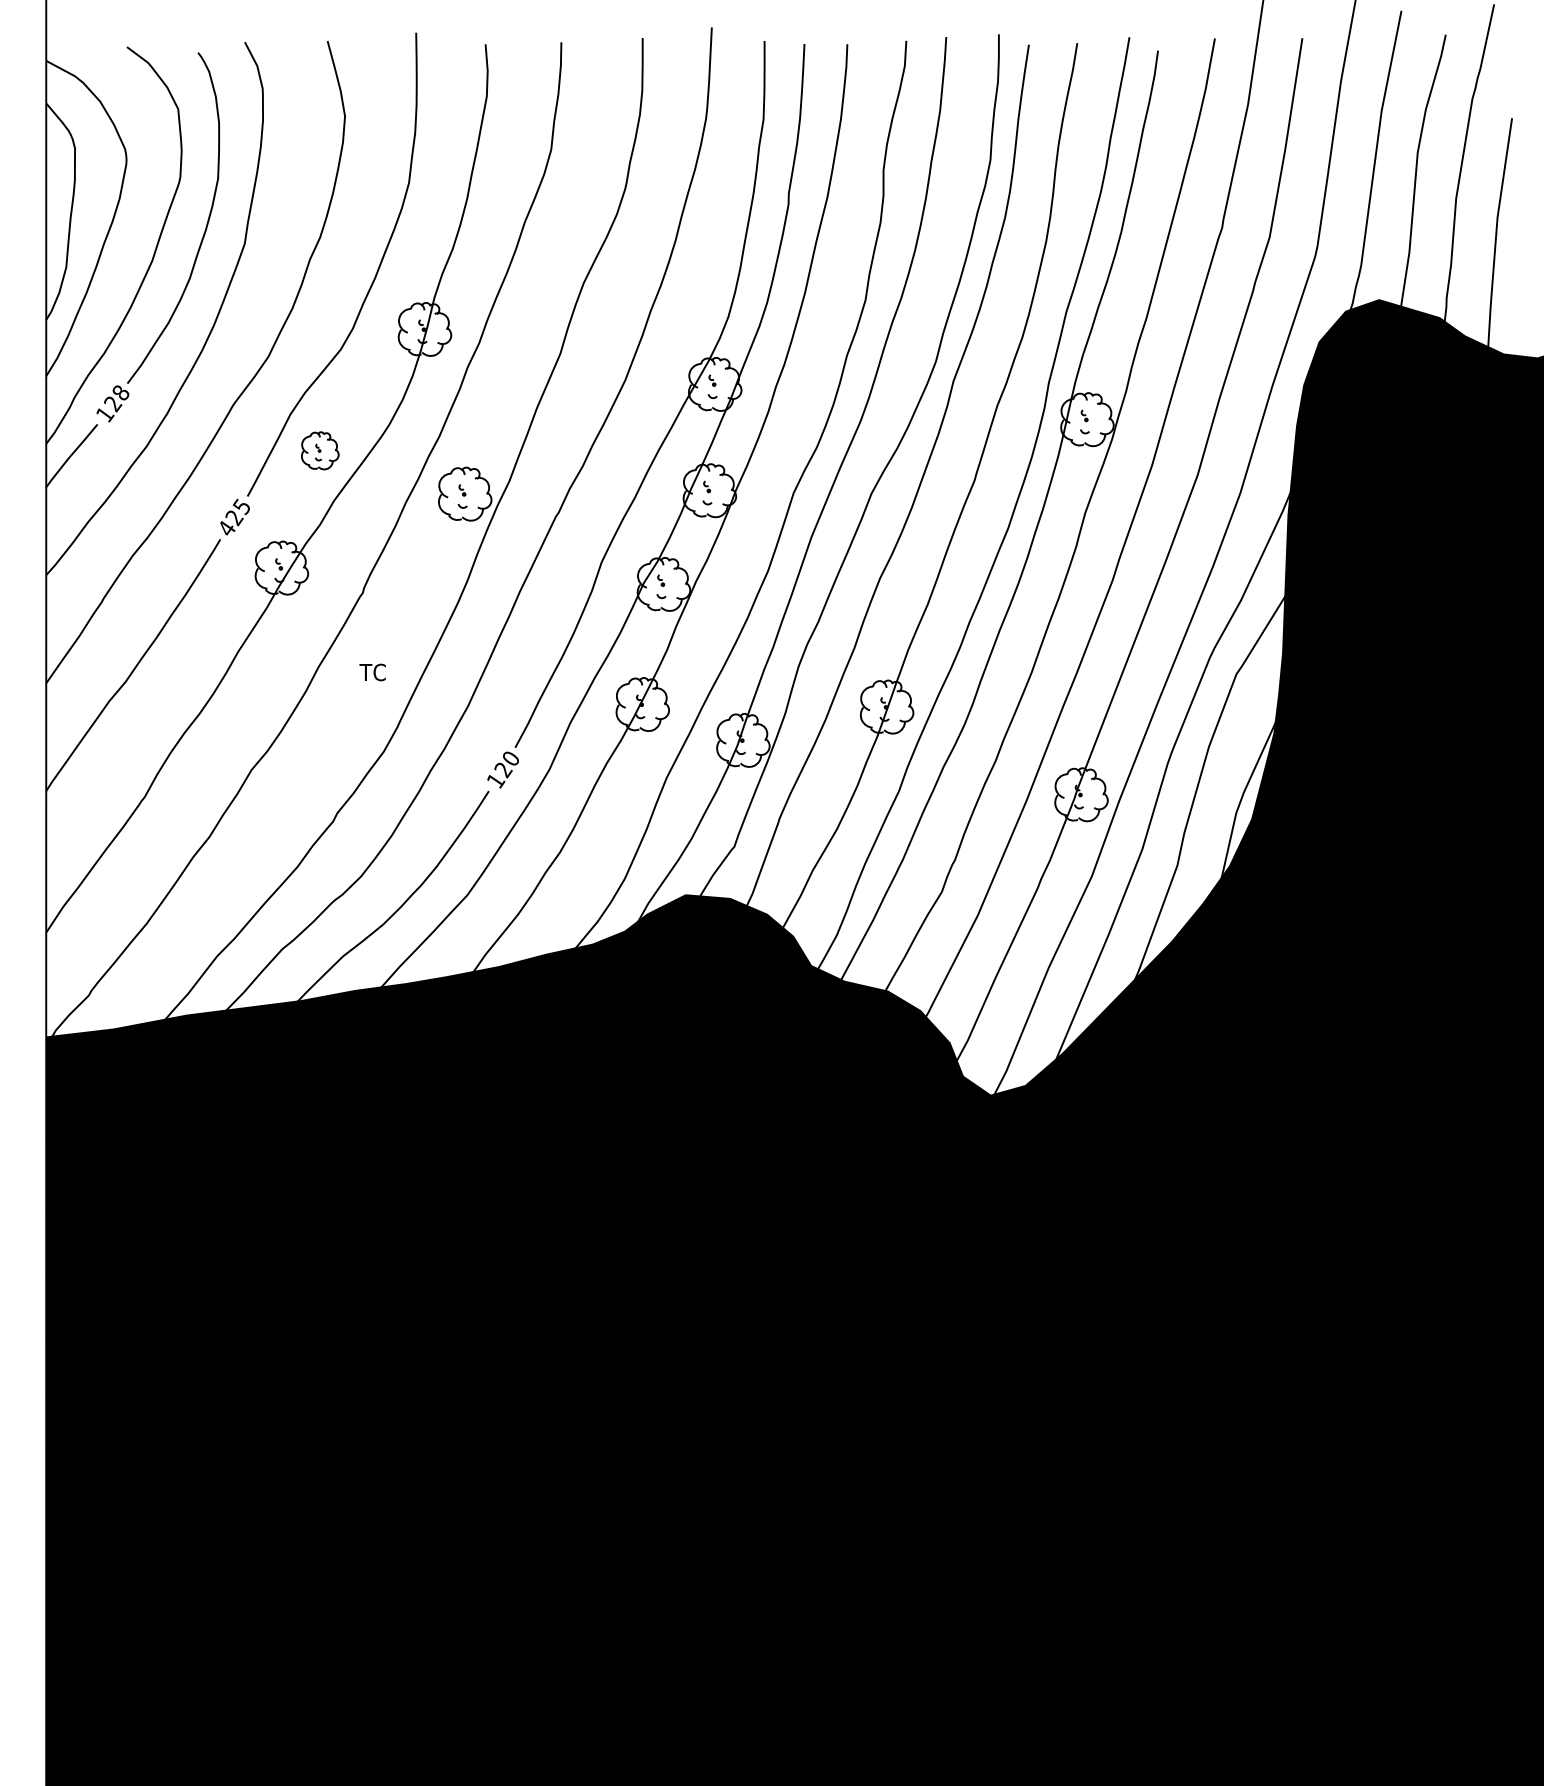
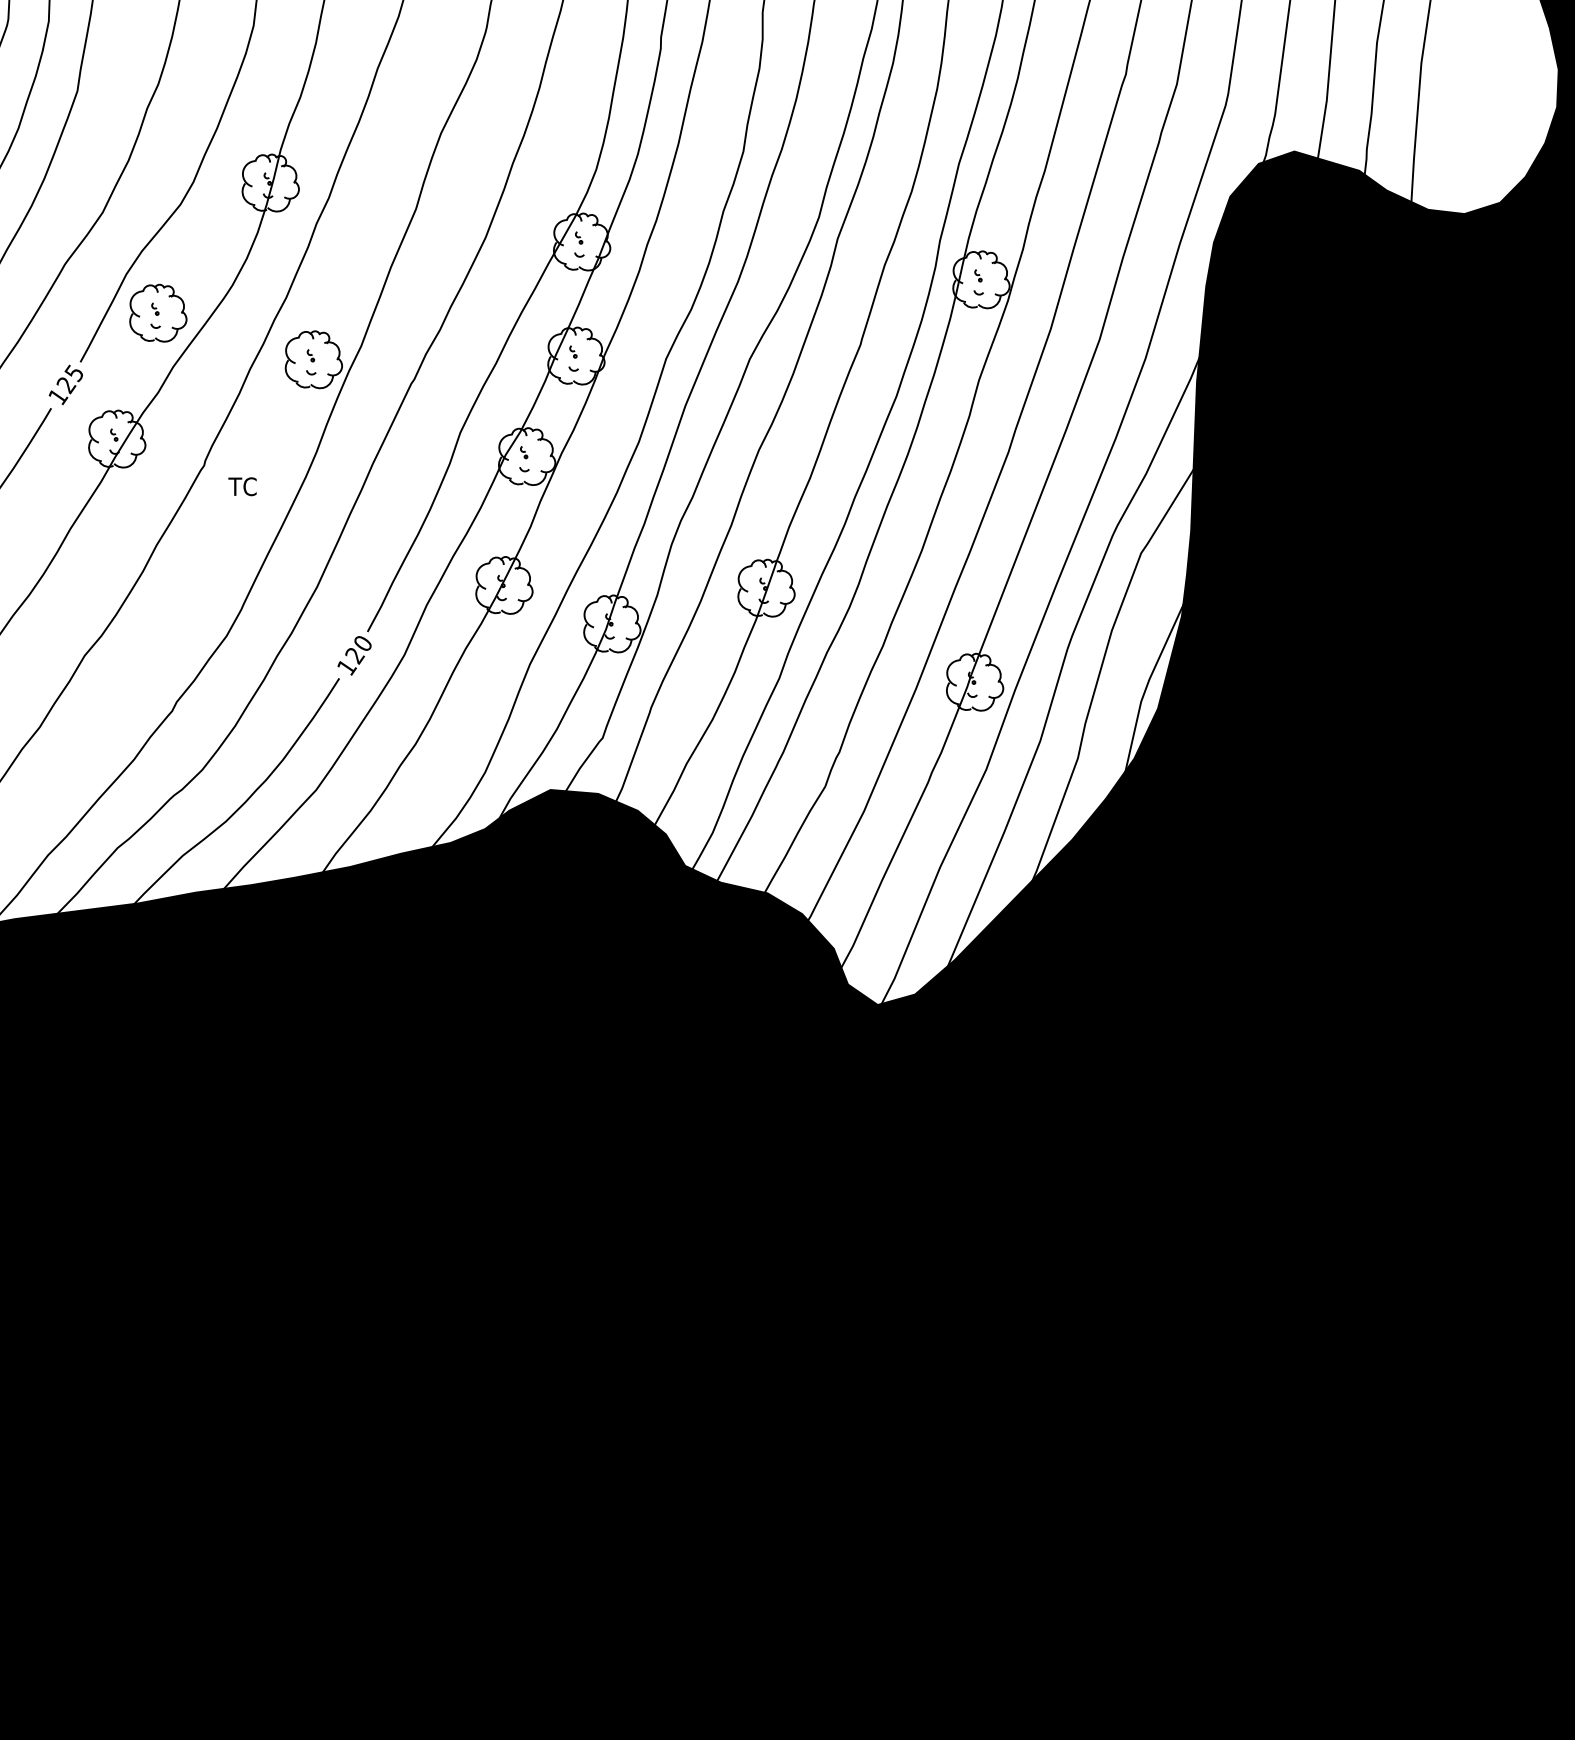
part: (320, 450) -> (158, 312), size x1.43
text: (227, 528) -> (58, 396), 425 -> 125
text: (372, 672) -> (242, 486), moved

